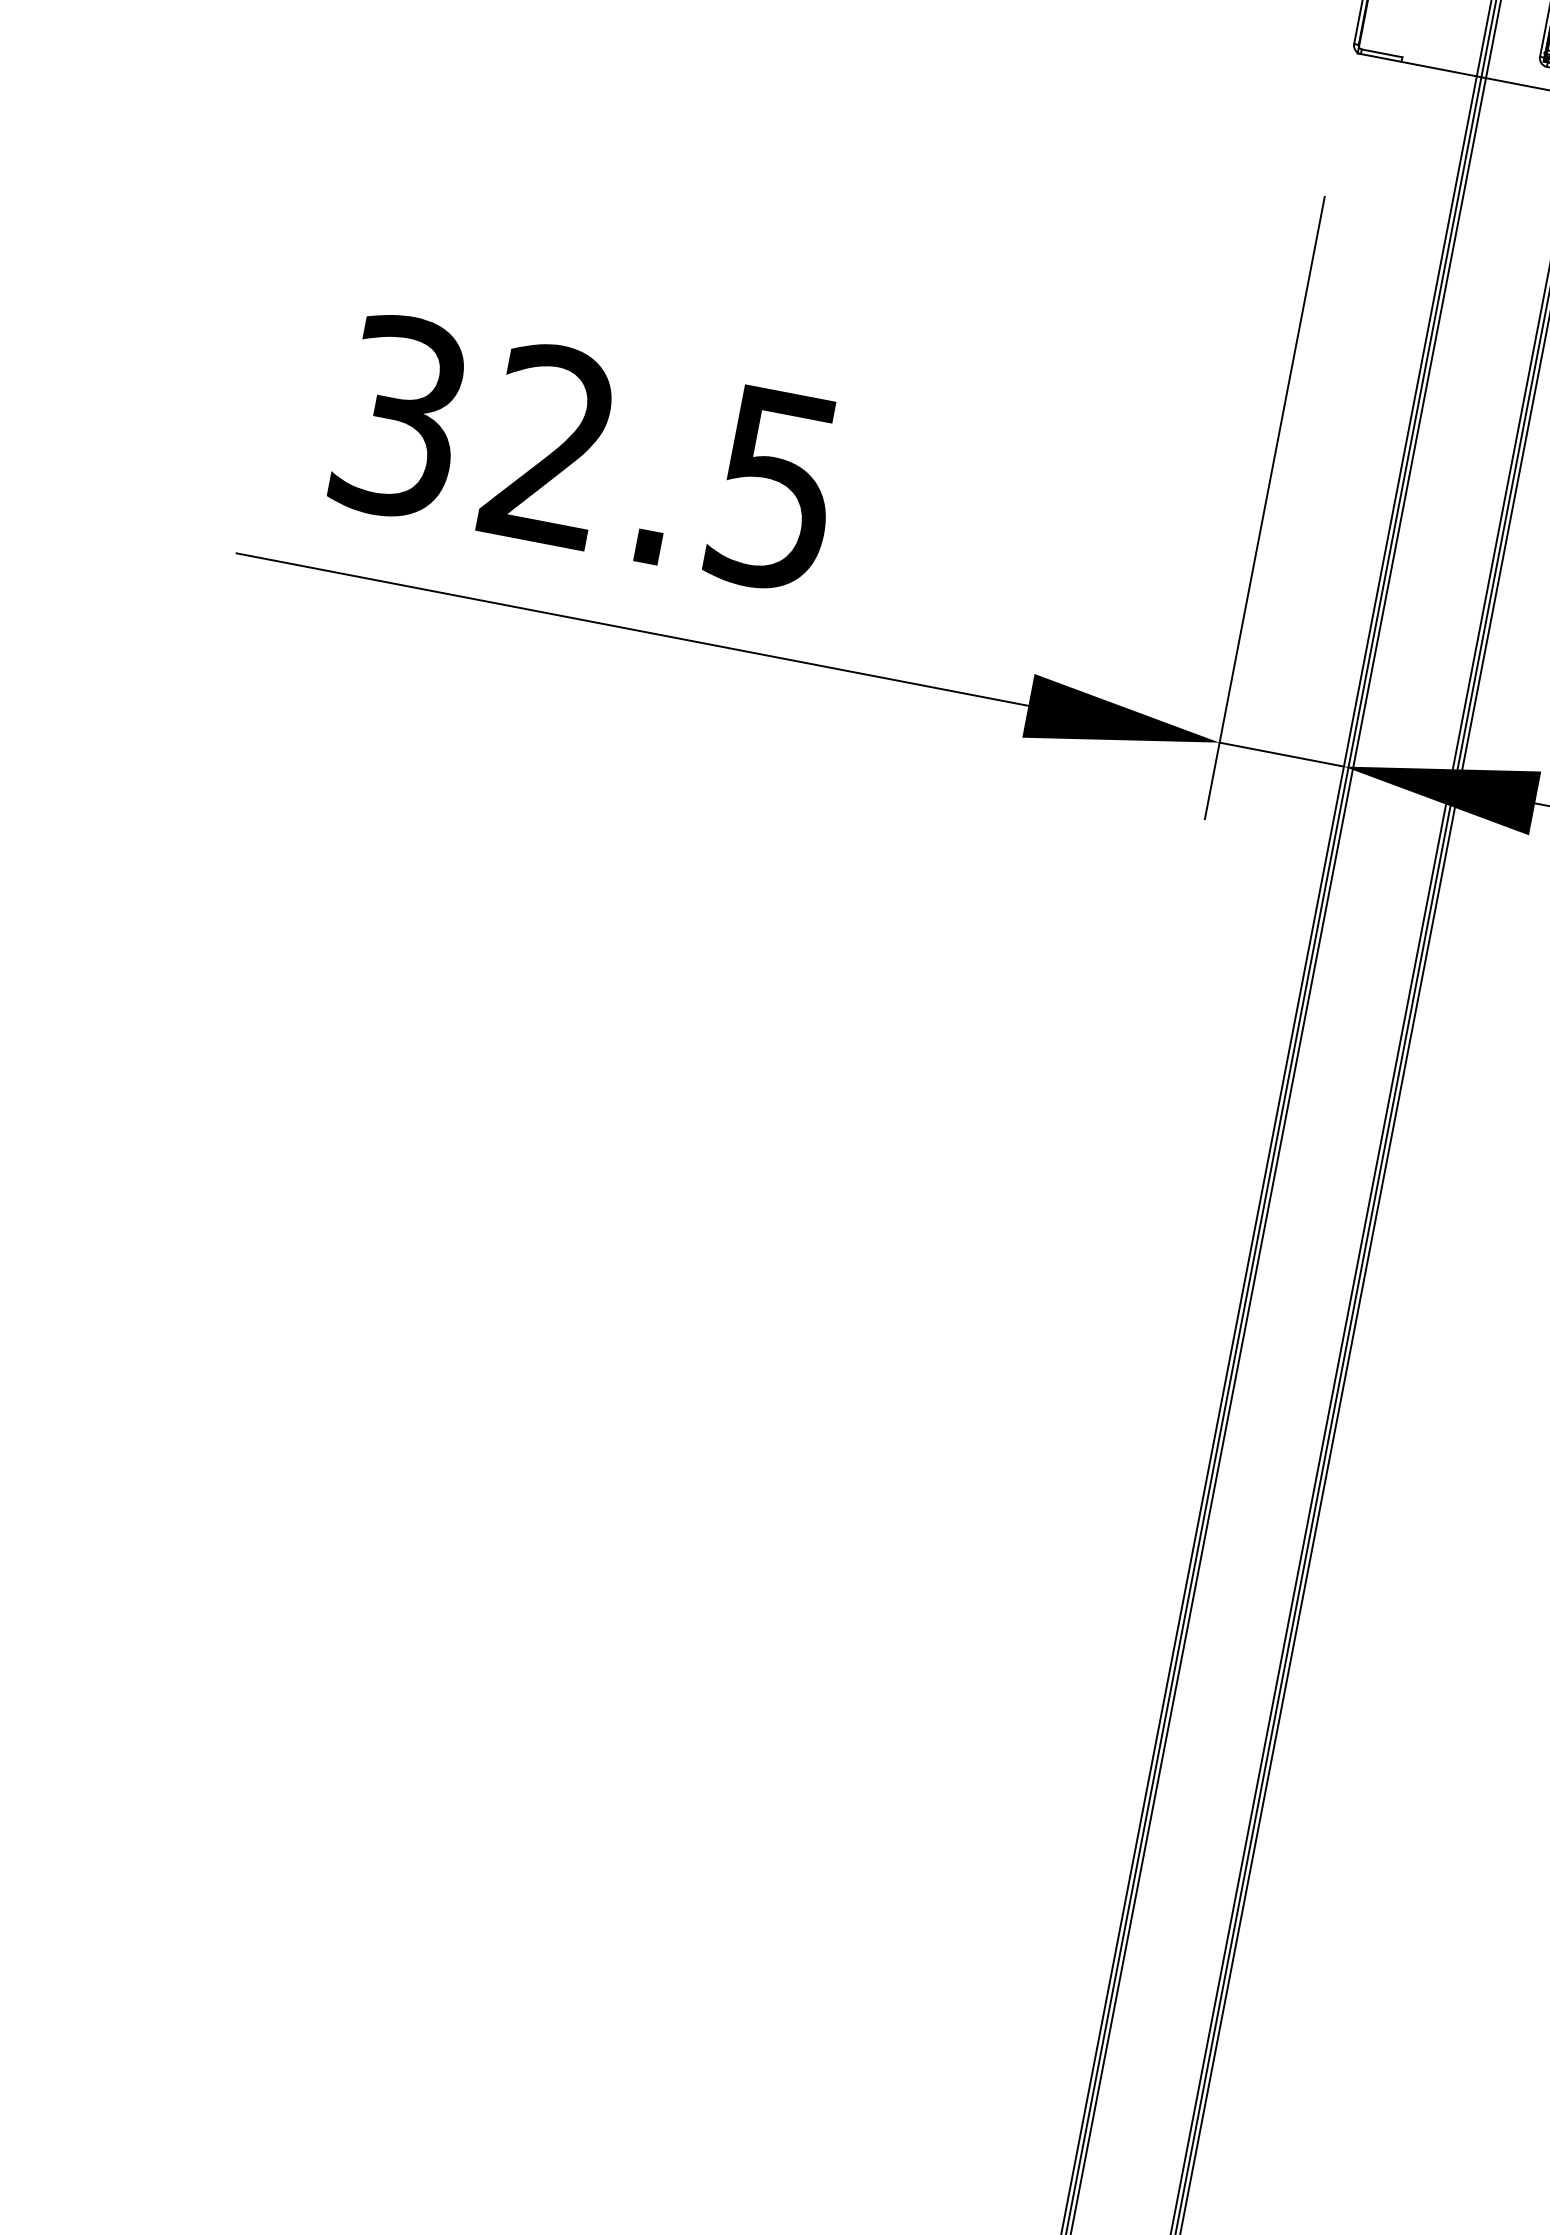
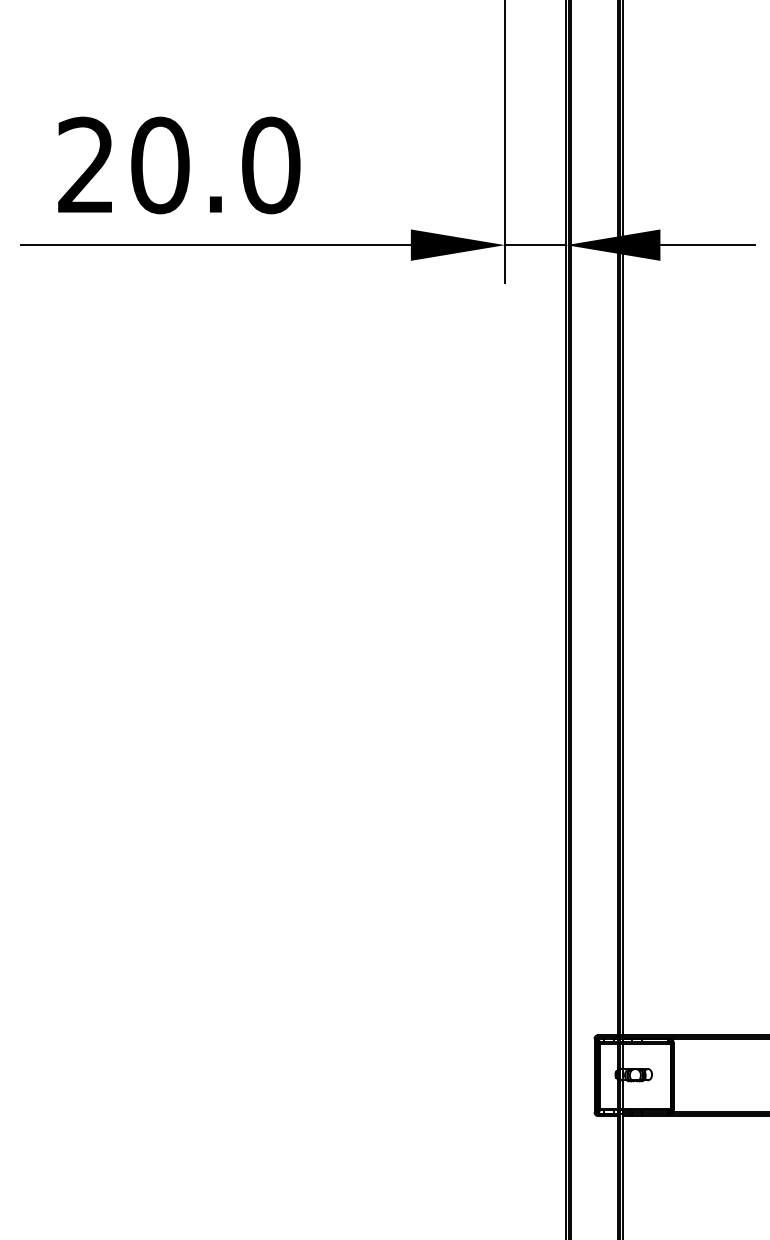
text: (589, 453) -> (179, 165), 32.5 -> 20.0

